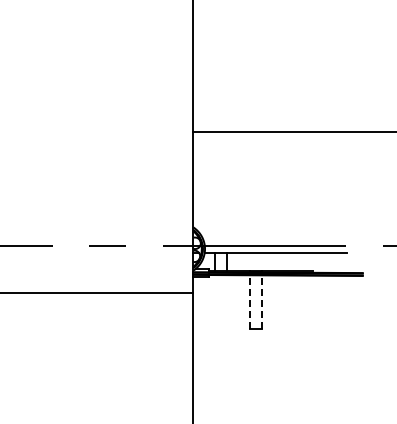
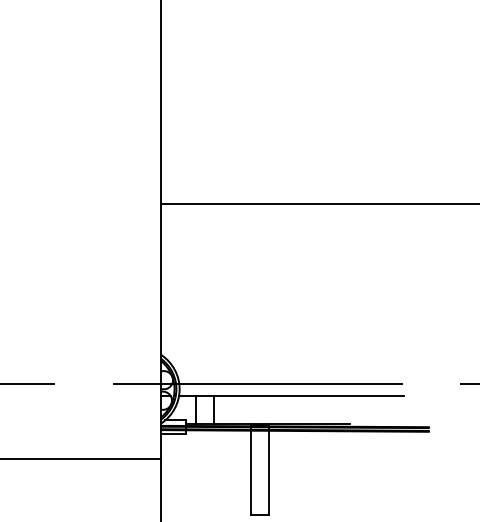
line: (250, 302) -> (251, 473), dashed -> solid
line: (261, 302) -> (268, 473), dashed -> solid

